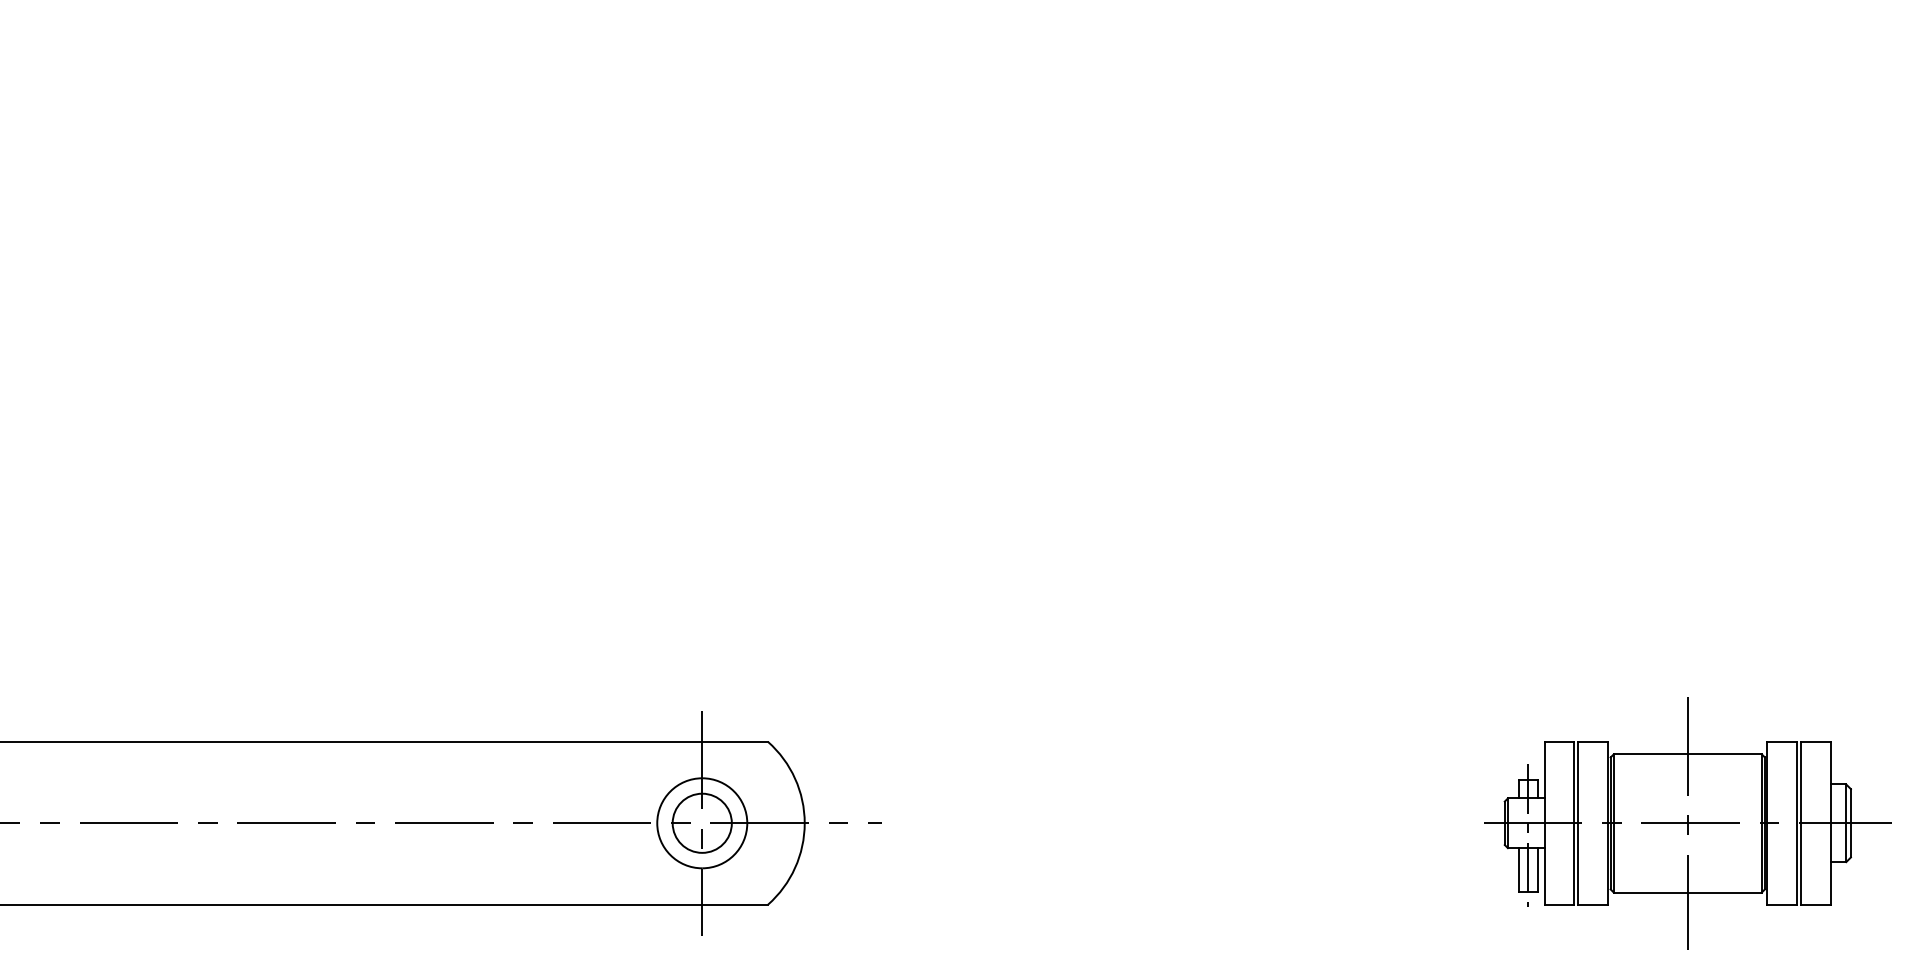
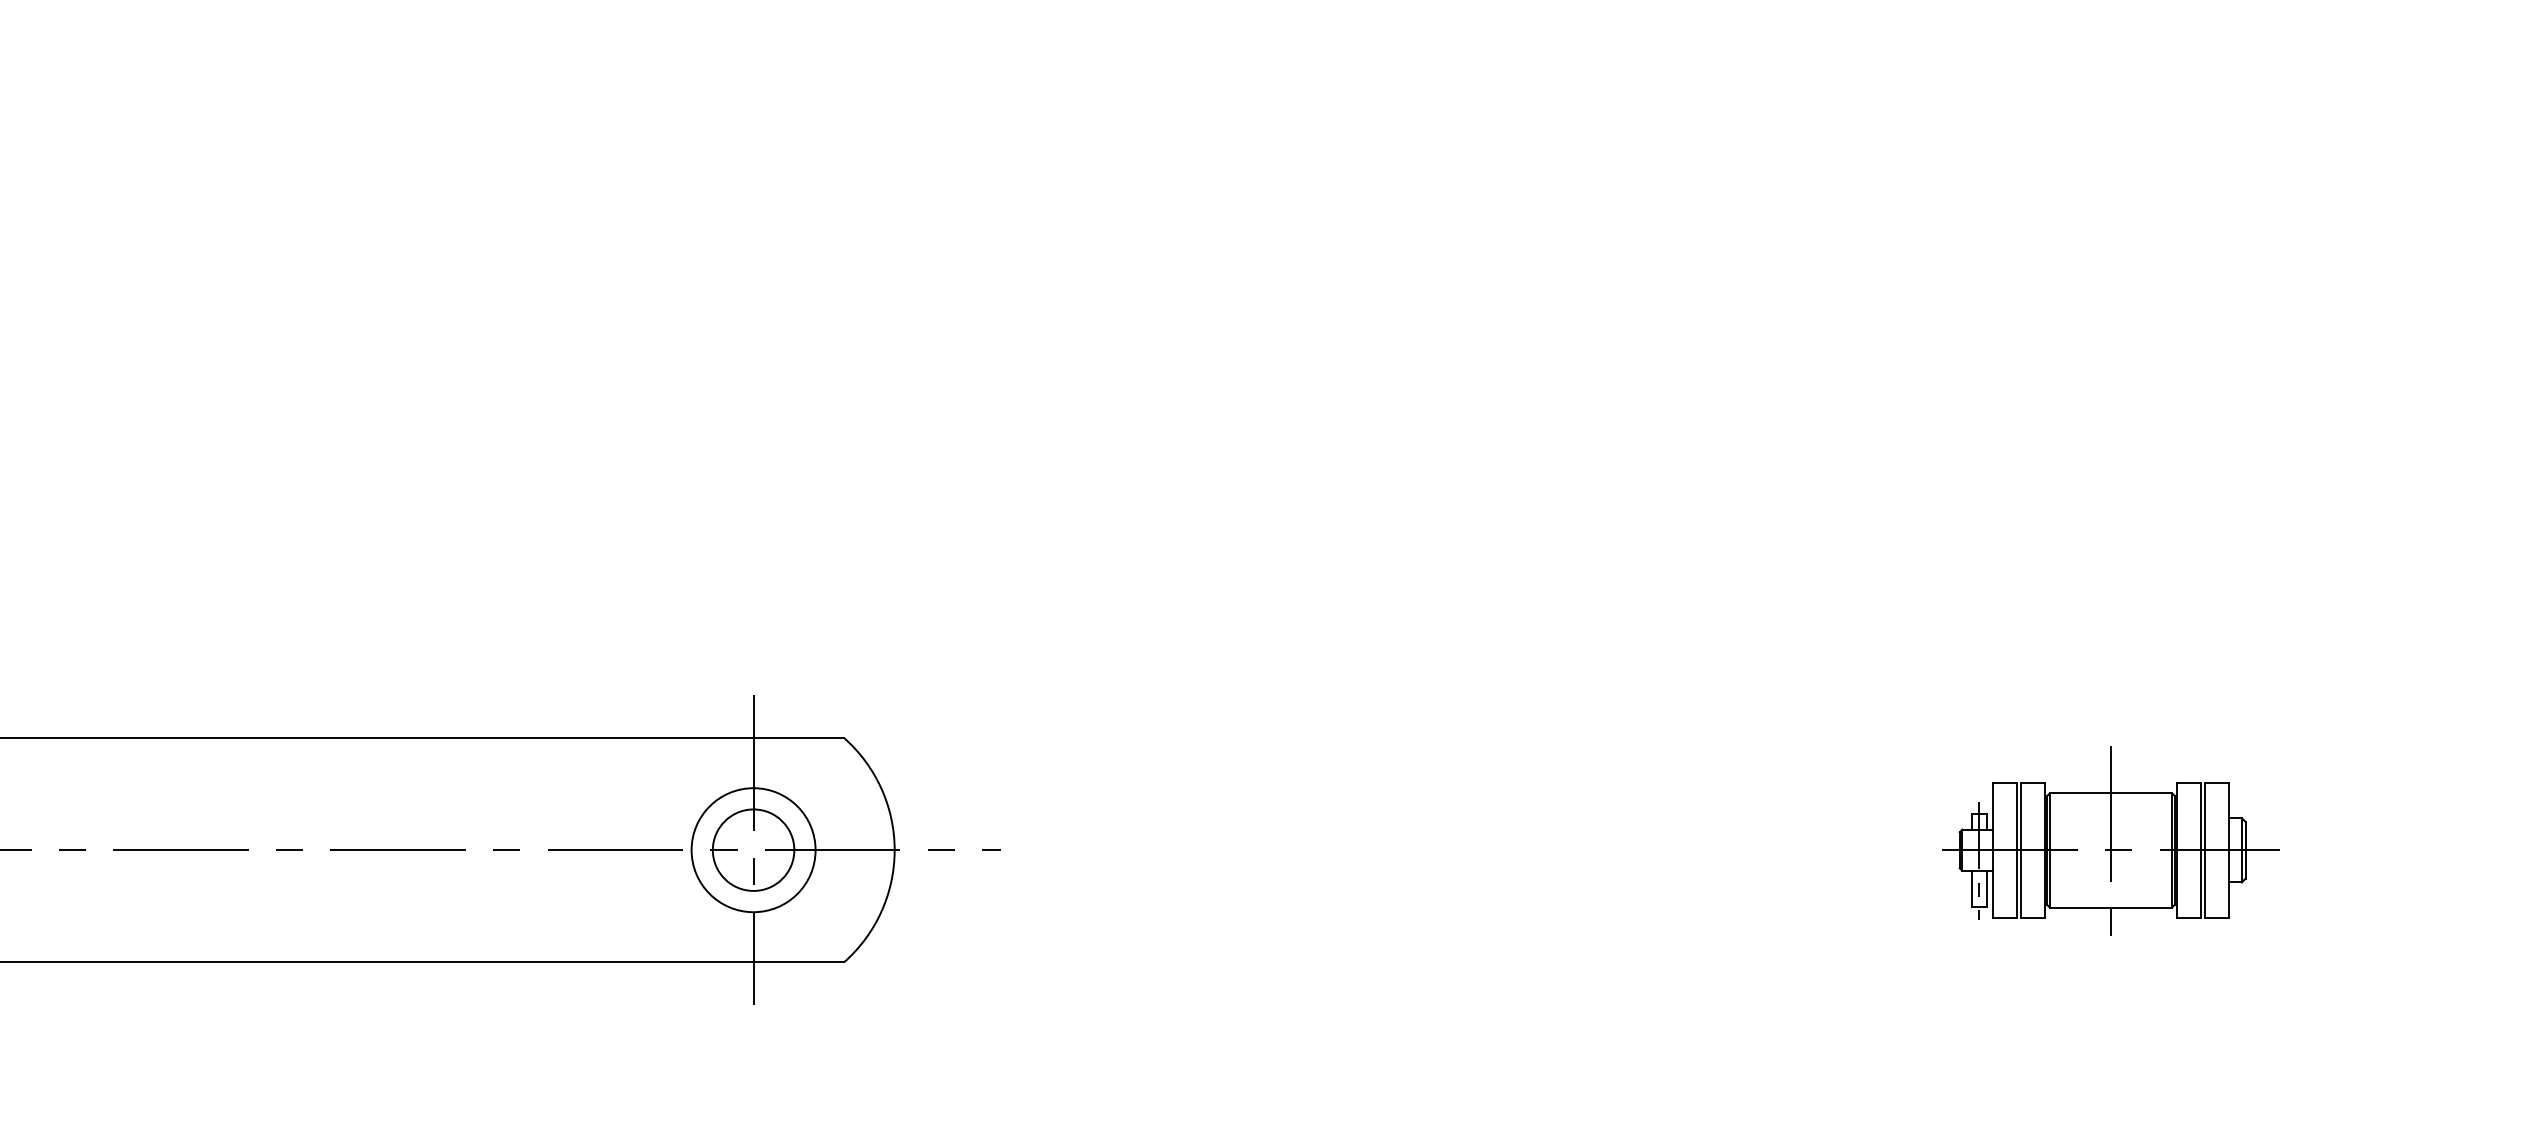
part: (1687, 823) -> (2110, 850), size x0.6

